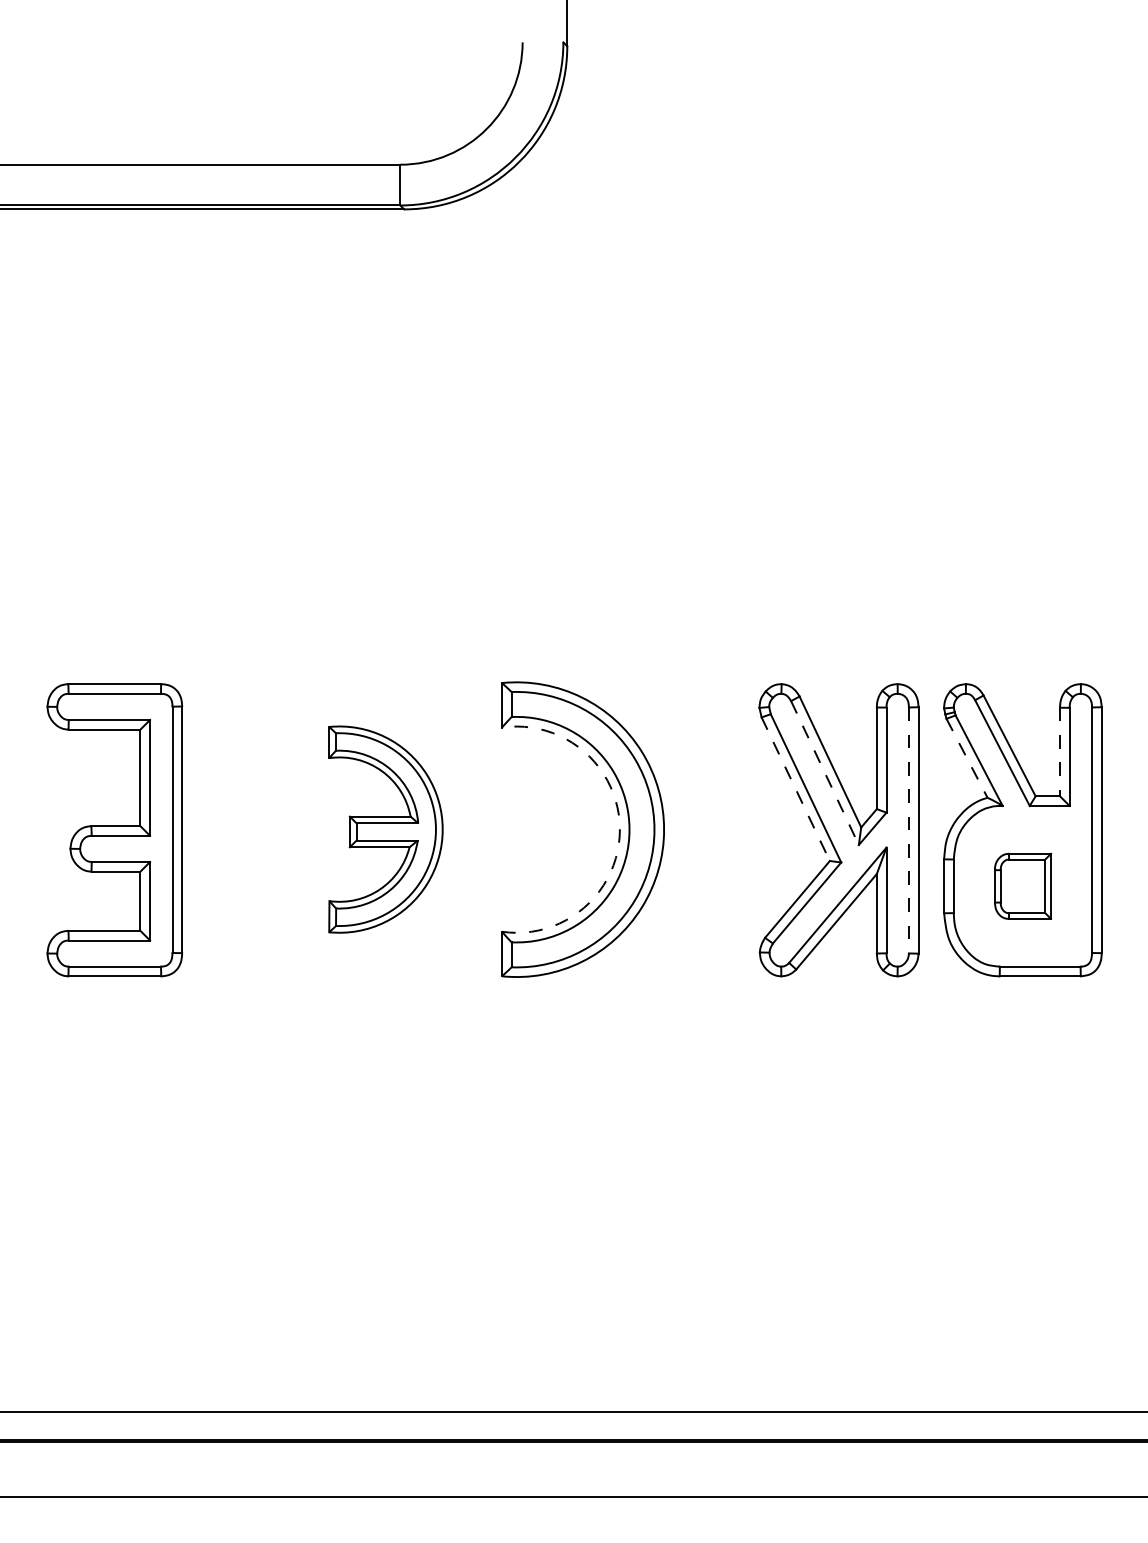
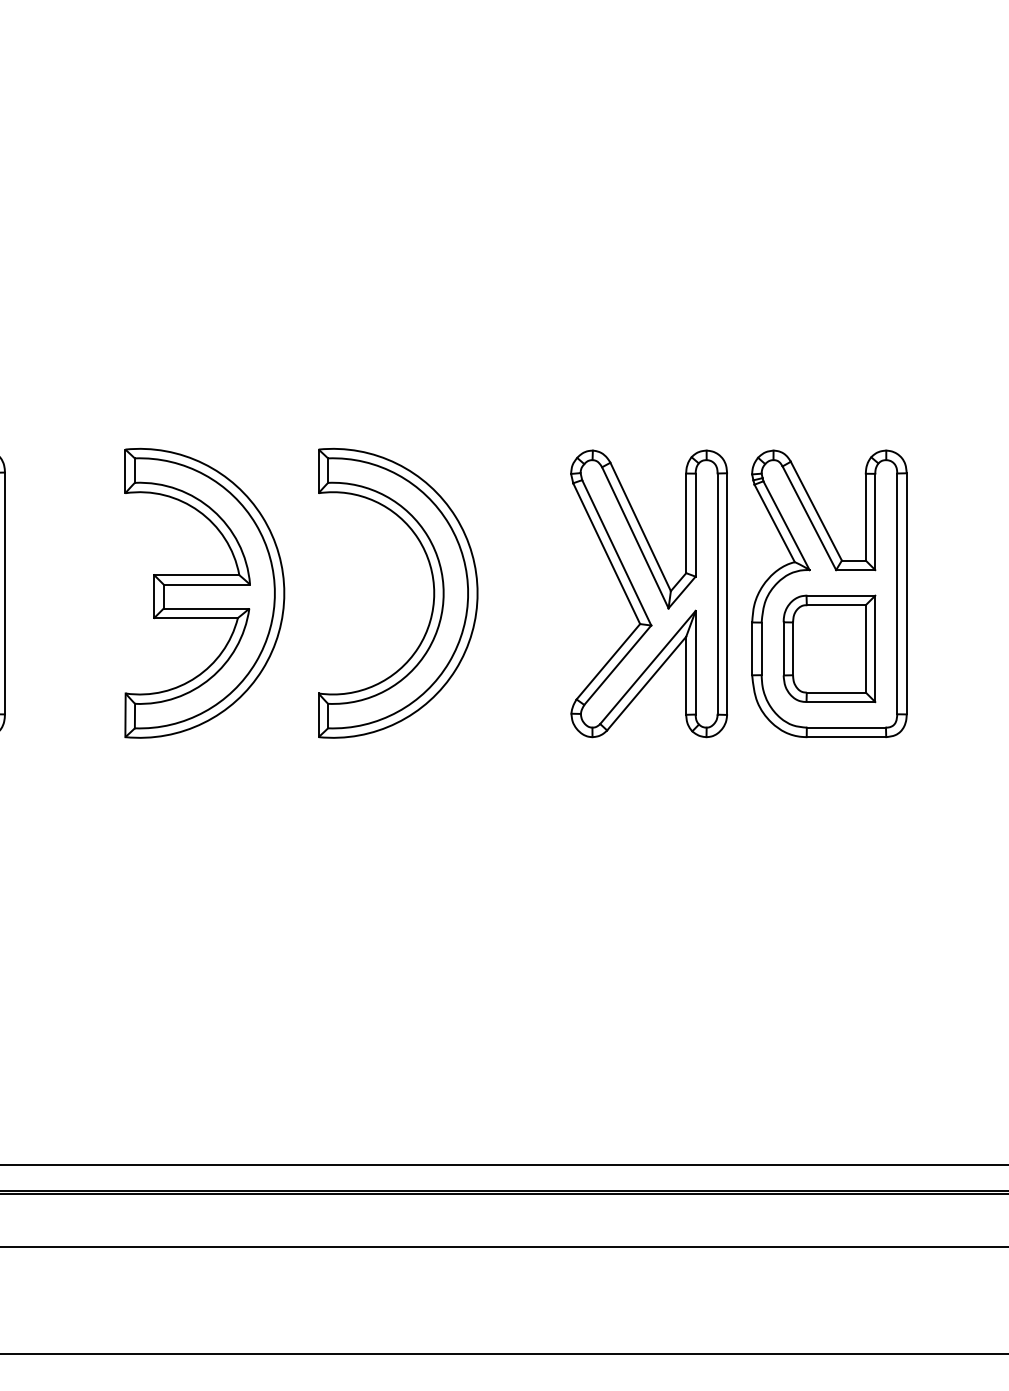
line: (1060, 752) -> (866, 517), dashed -> solid
line: (967, 758) -> (775, 523), dashed -> solid
line: (824, 773) -> (634, 538), dashed -> solid
line: (795, 789) -> (606, 553), dashed -> solid
part: (385, 829) -> (204, 593), size x1.43
arc: (619, 829) -> (433, 593), dashed -> solid
line: (908, 830) -> (717, 594), dashed -> solid
part: (1022, 886) -> (829, 649), size x1.67

